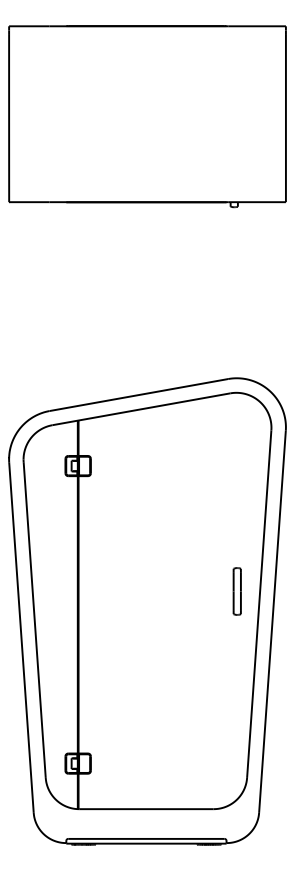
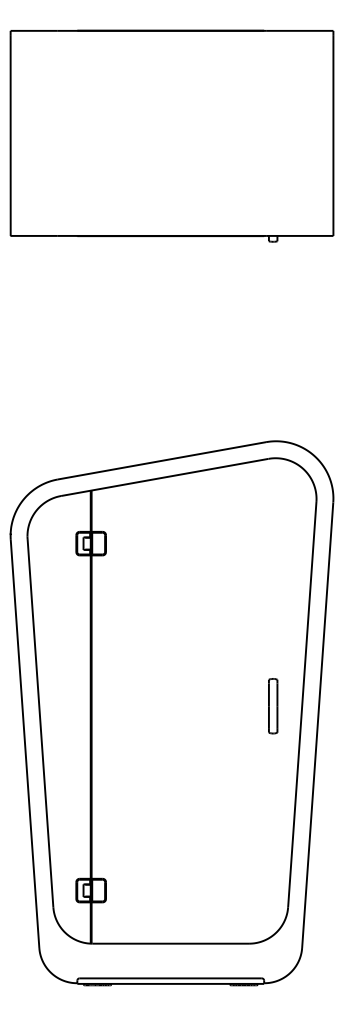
part: (236, 591) -> (272, 706), moved

